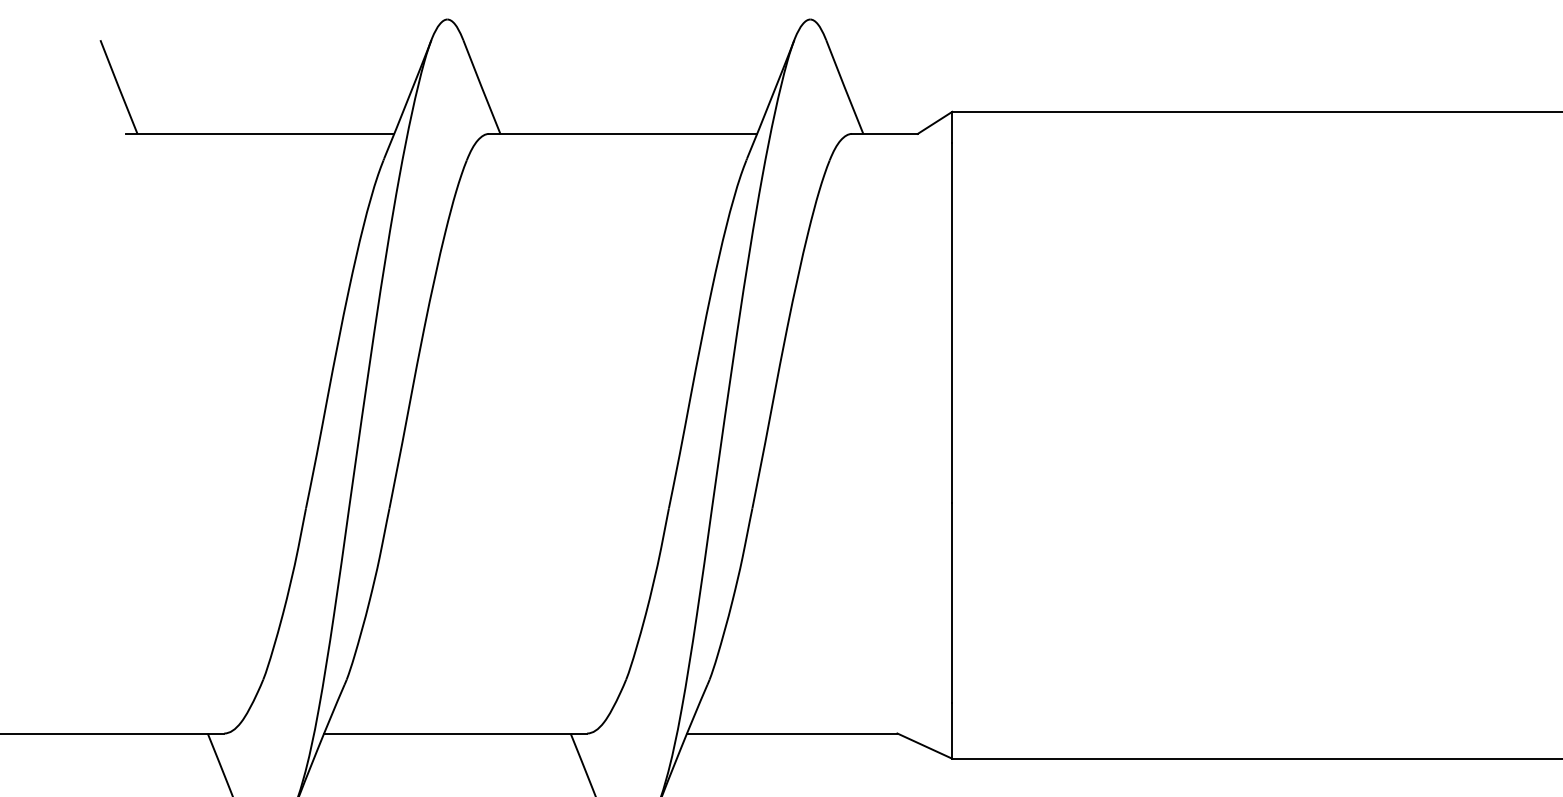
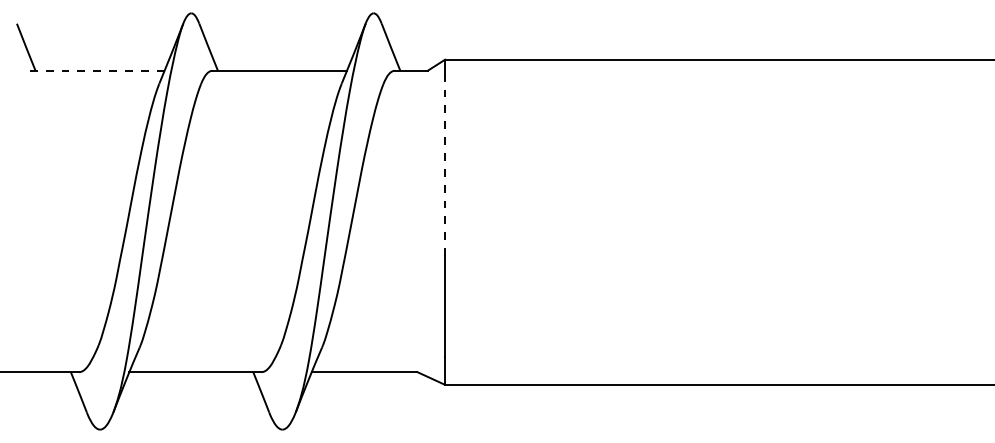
line: (258, 133) -> (96, 70), solid -> dashed
line: (953, 322) -> (445, 165), solid -> dashed

